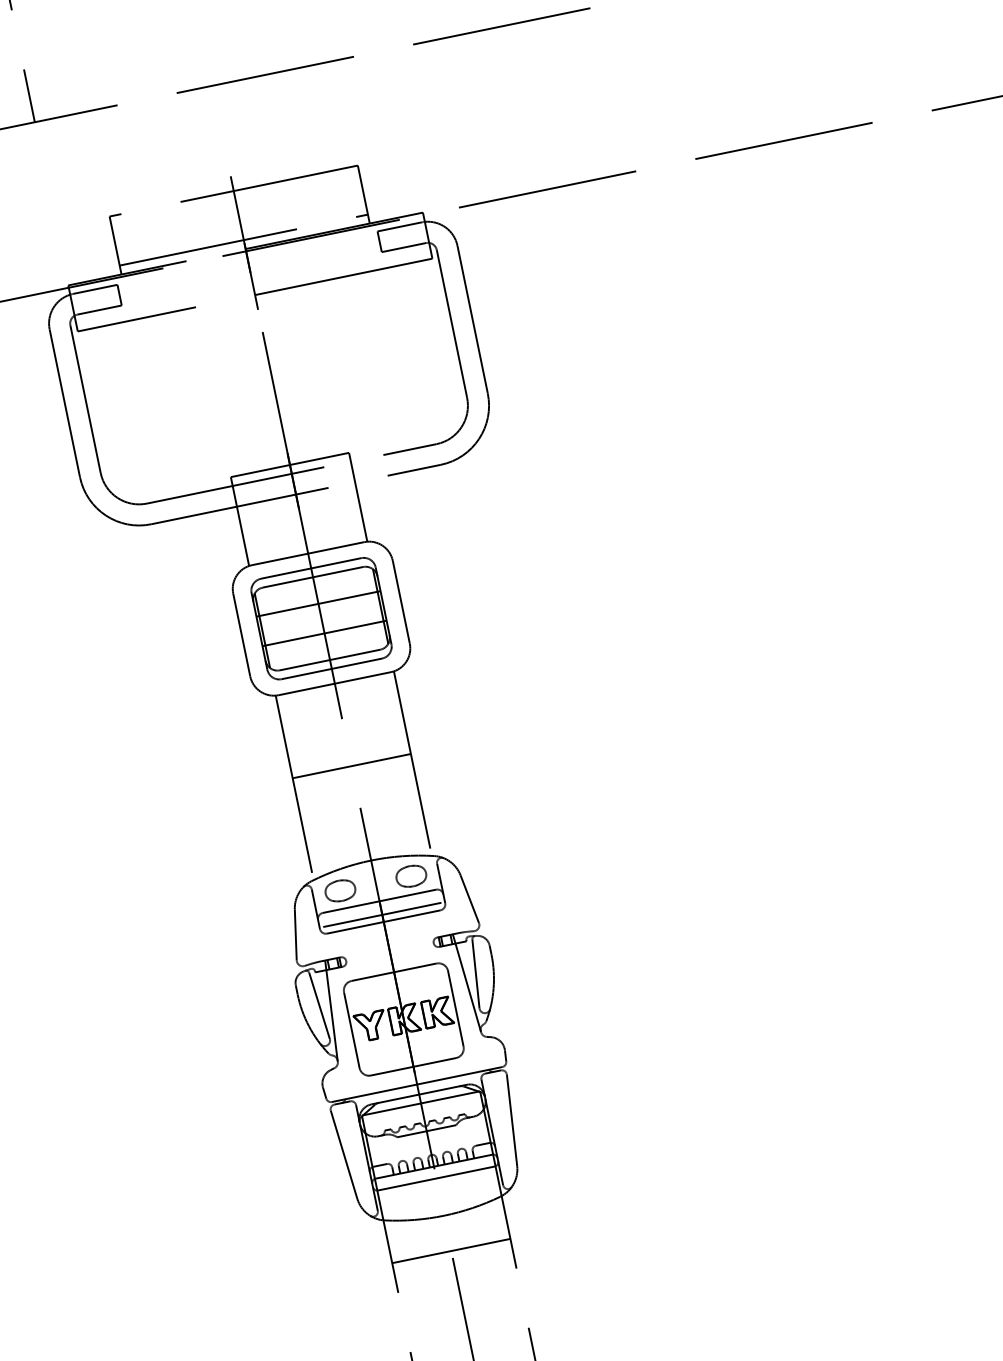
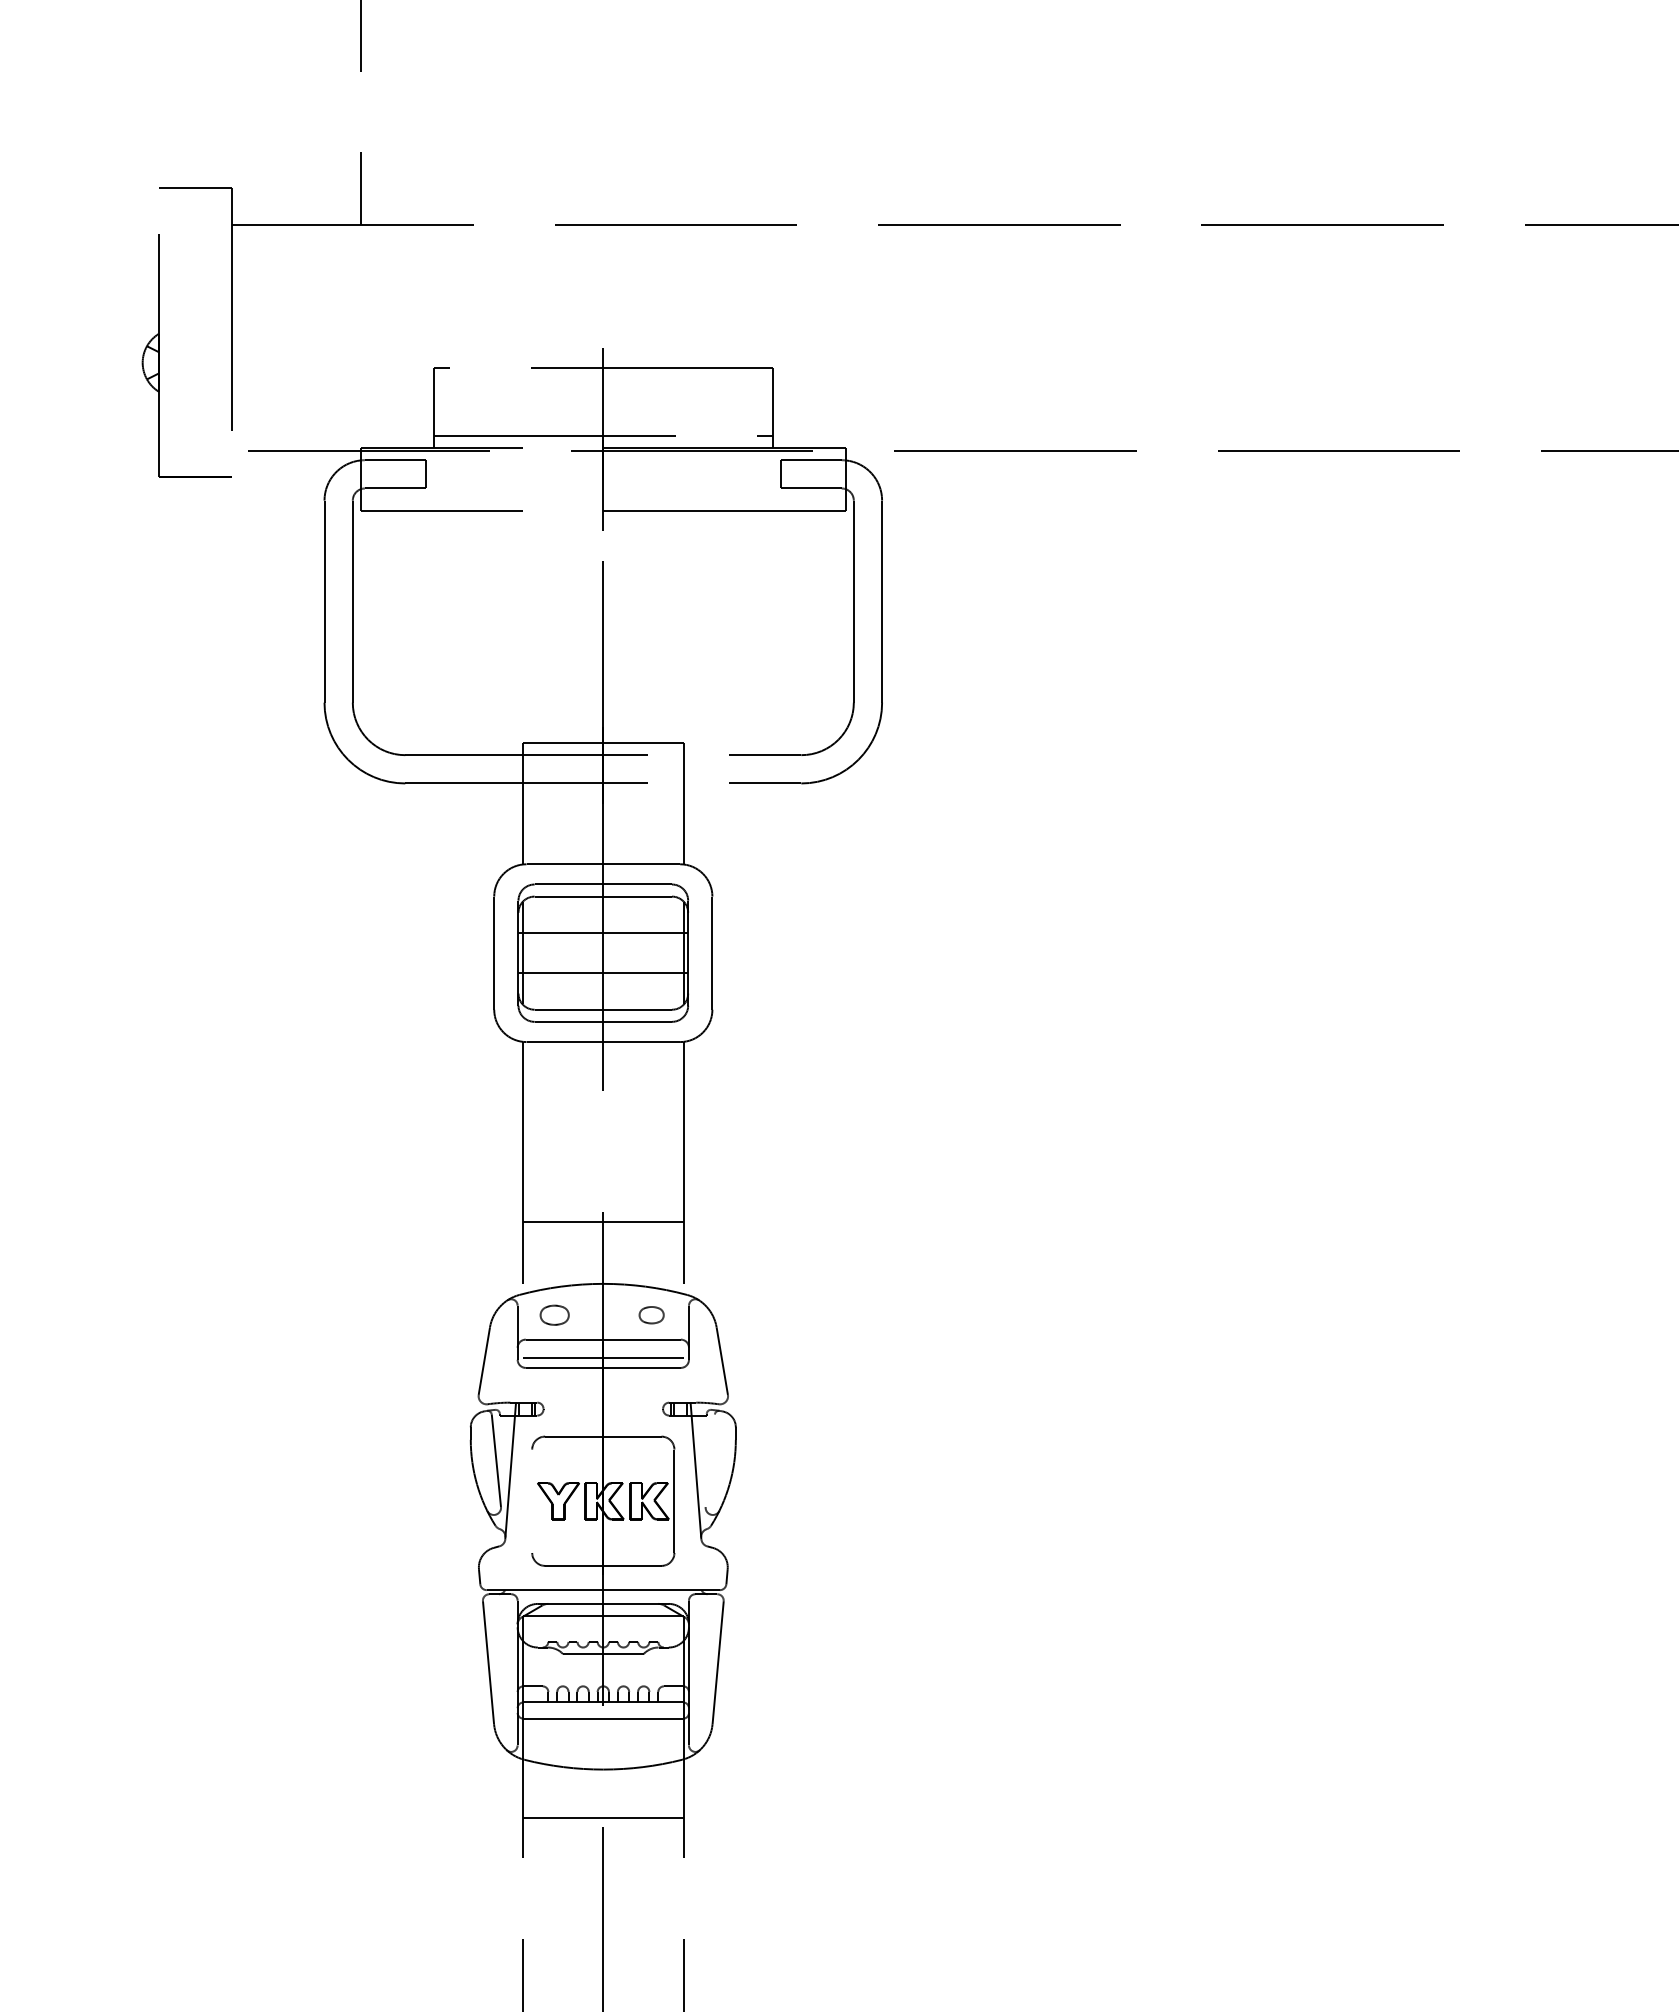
line: (351, 765) -> (603, 1221), moved
part: (411, 875) -> (651, 1314), size x0.6
part: (340, 890) -> (554, 1314), size x0.7
line: (475, 973) -> (709, 1460), removed
line: (351, 1029) -> (532, 1500), removed

